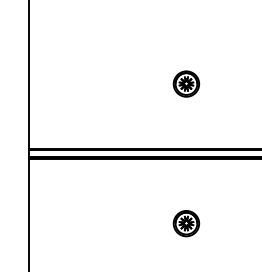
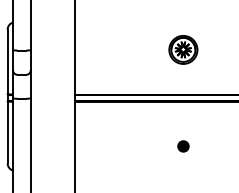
part: (186, 83) -> (183, 49), size x1.6
part: (186, 223) -> (183, 146), size x0.6

